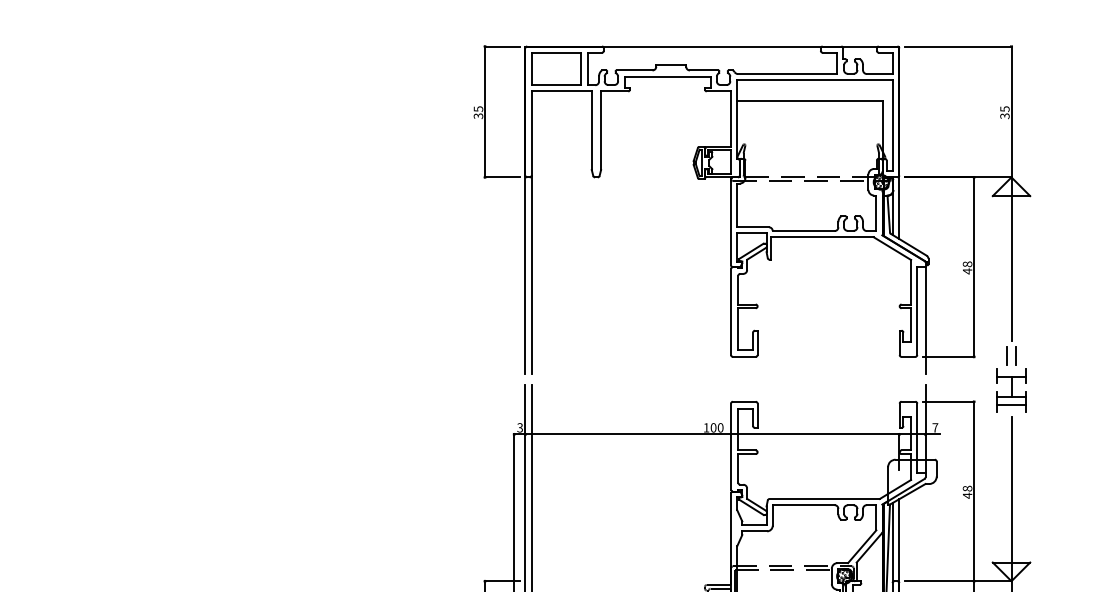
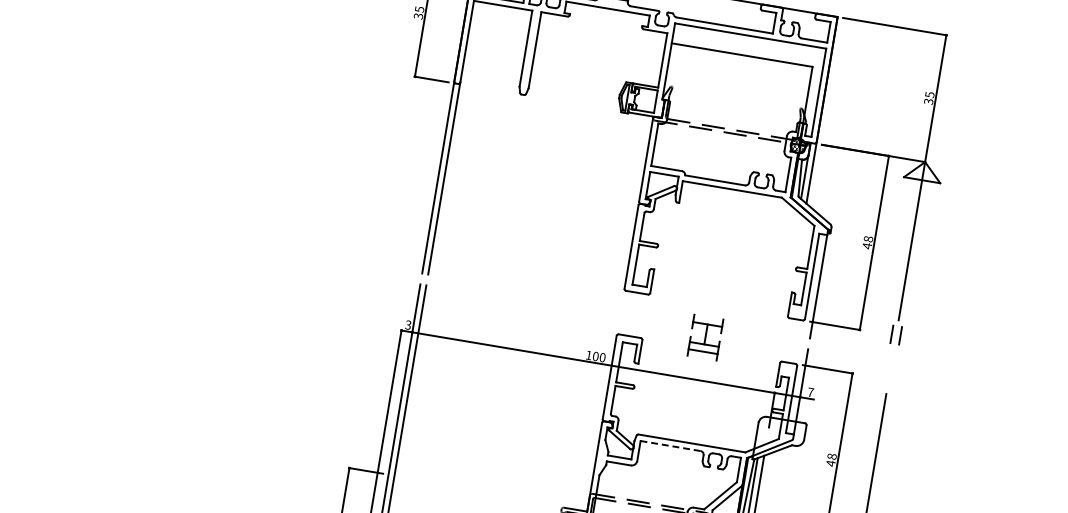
part: (1011, 390) -> (705, 337), moved
line: (803, 505) -> (670, 446), solid -> dashed

